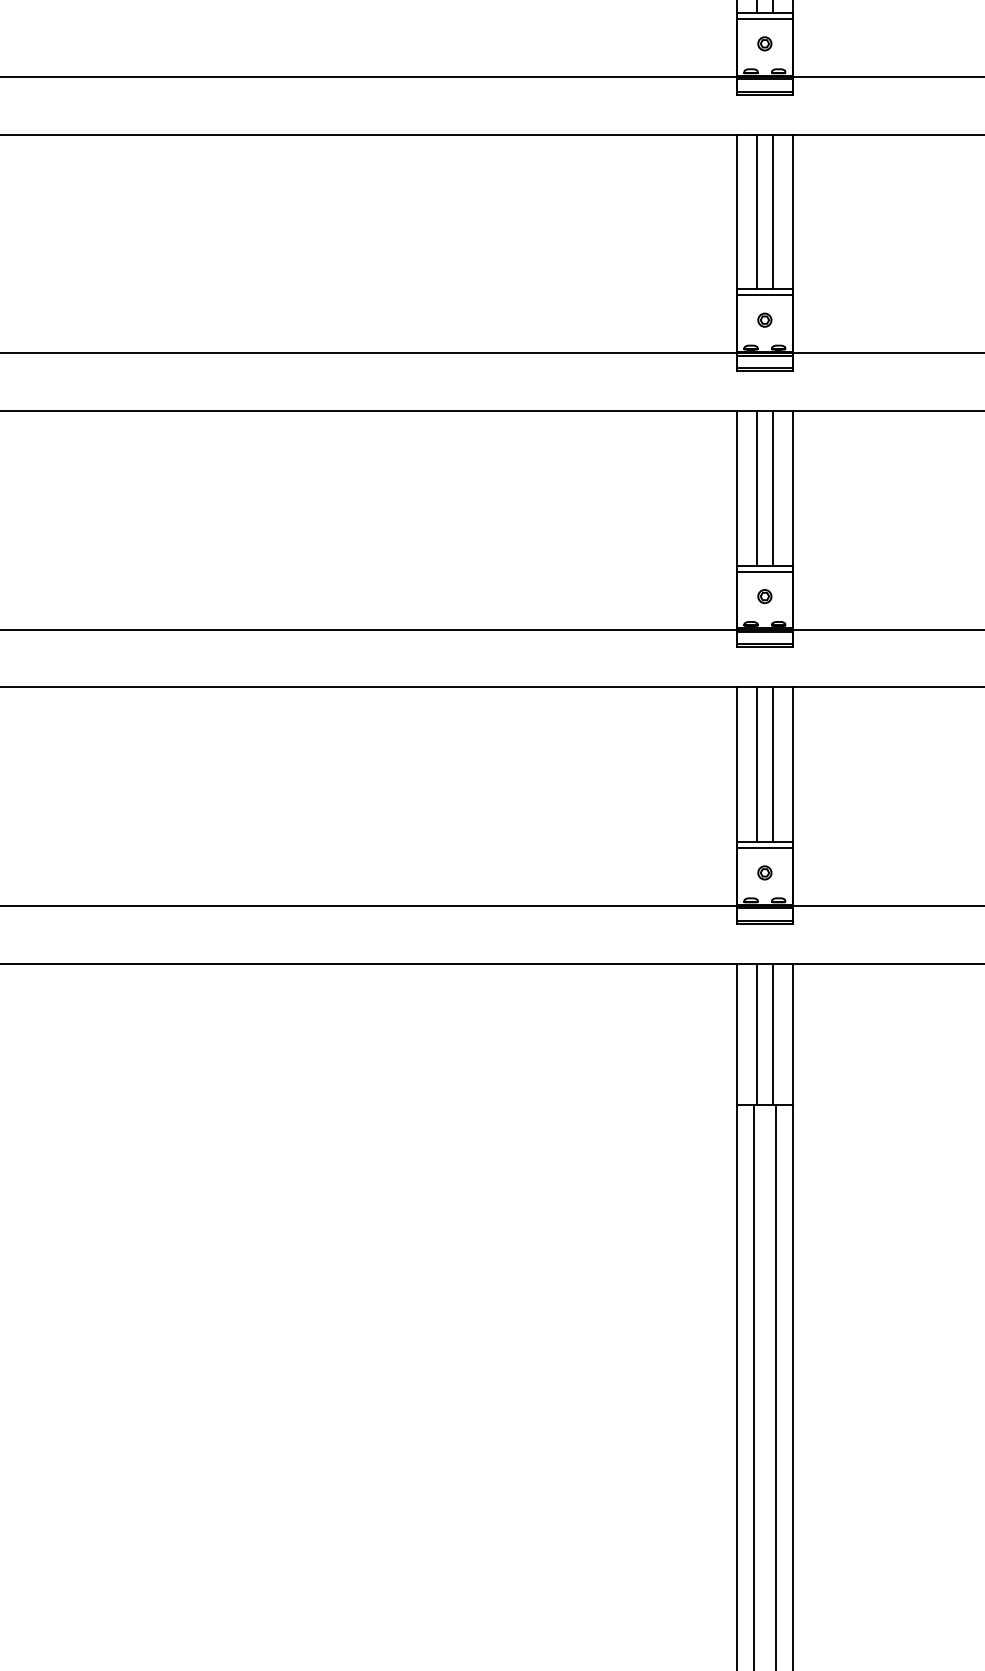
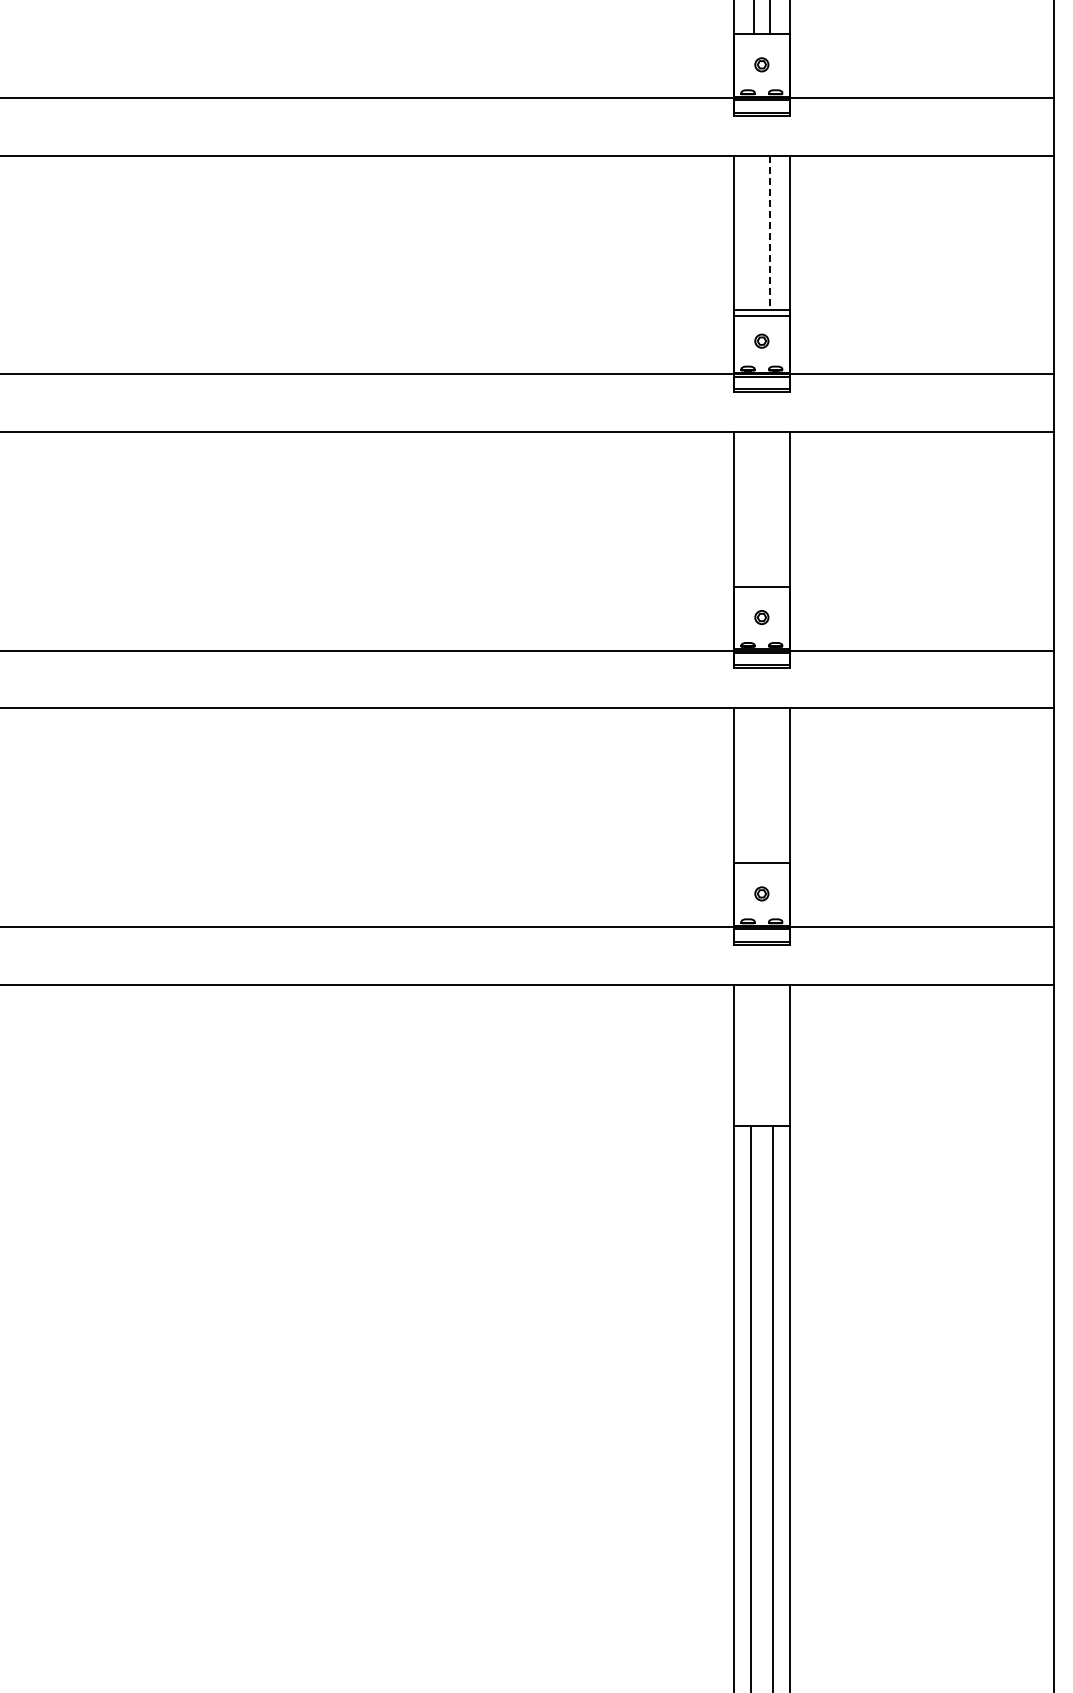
line: (764, 18) -> (761, 39), removed
line: (756, 211) -> (753, 232), removed
line: (773, 212) -> (770, 233), solid -> dashed
line: (756, 488) -> (753, 509), removed
line: (773, 488) -> (770, 509), removed
line: (764, 571) -> (761, 592), removed
line: (756, 764) -> (753, 785), removed
line: (773, 764) -> (770, 785), removed
line: (764, 848) -> (761, 869), removed
line: (756, 1033) -> (753, 1054), removed
line: (773, 1033) -> (770, 1054), removed

